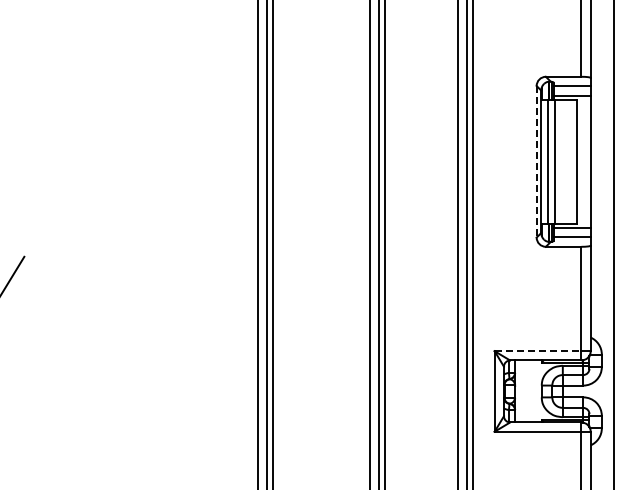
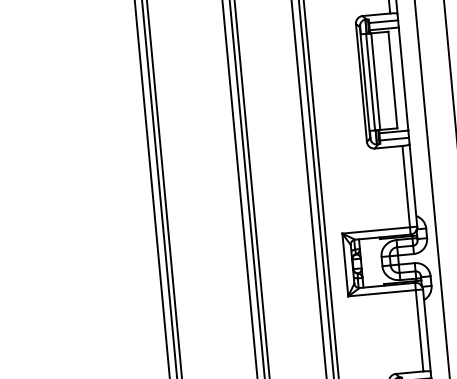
line: (536, 161) -> (361, 82), dashed -> solid
line: (538, 351) -> (376, 230), dashed -> solid

